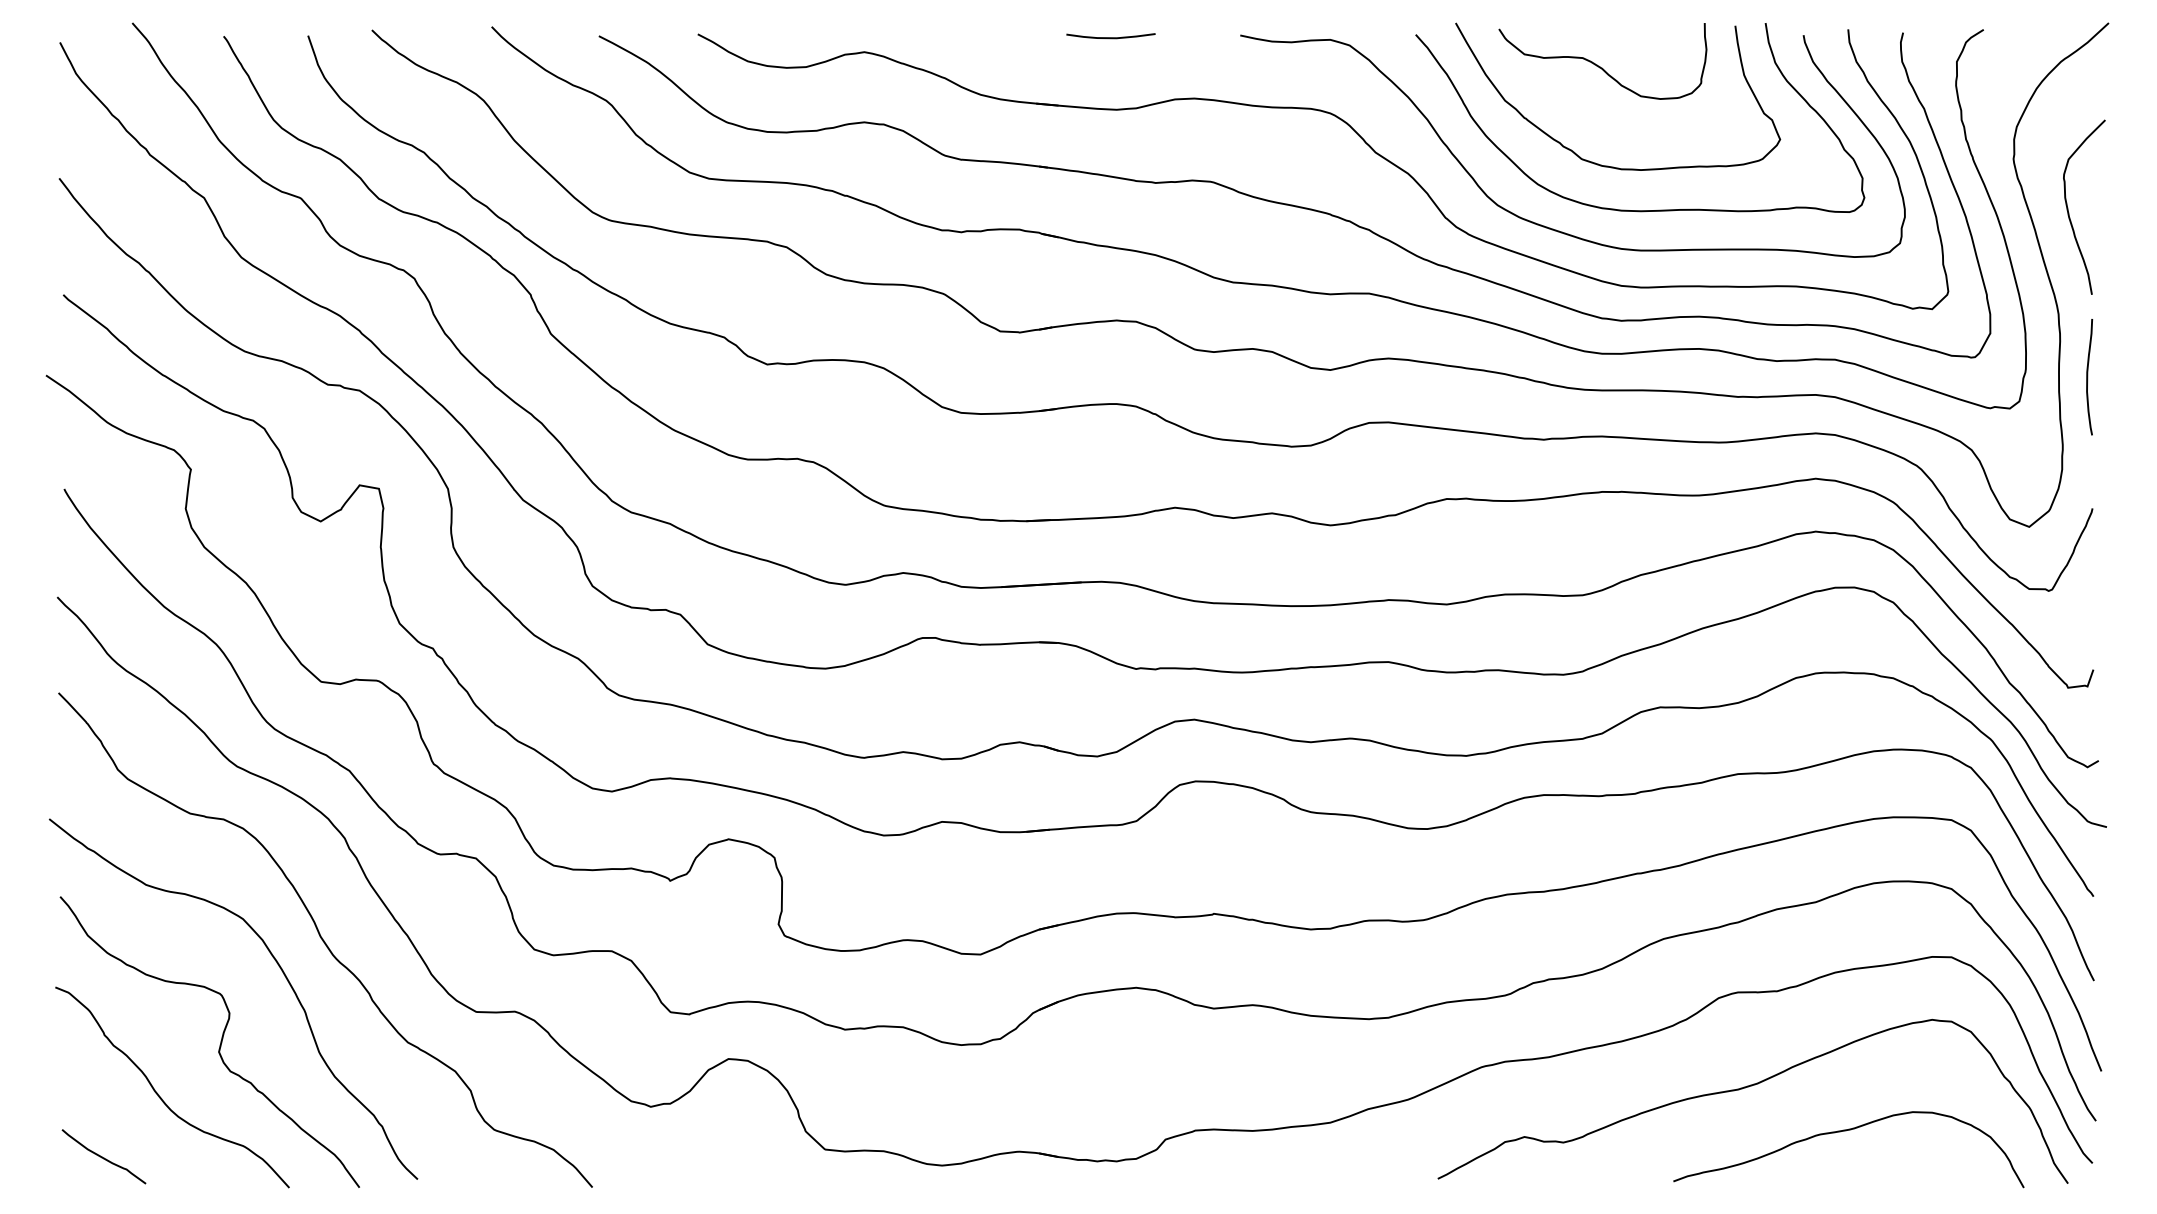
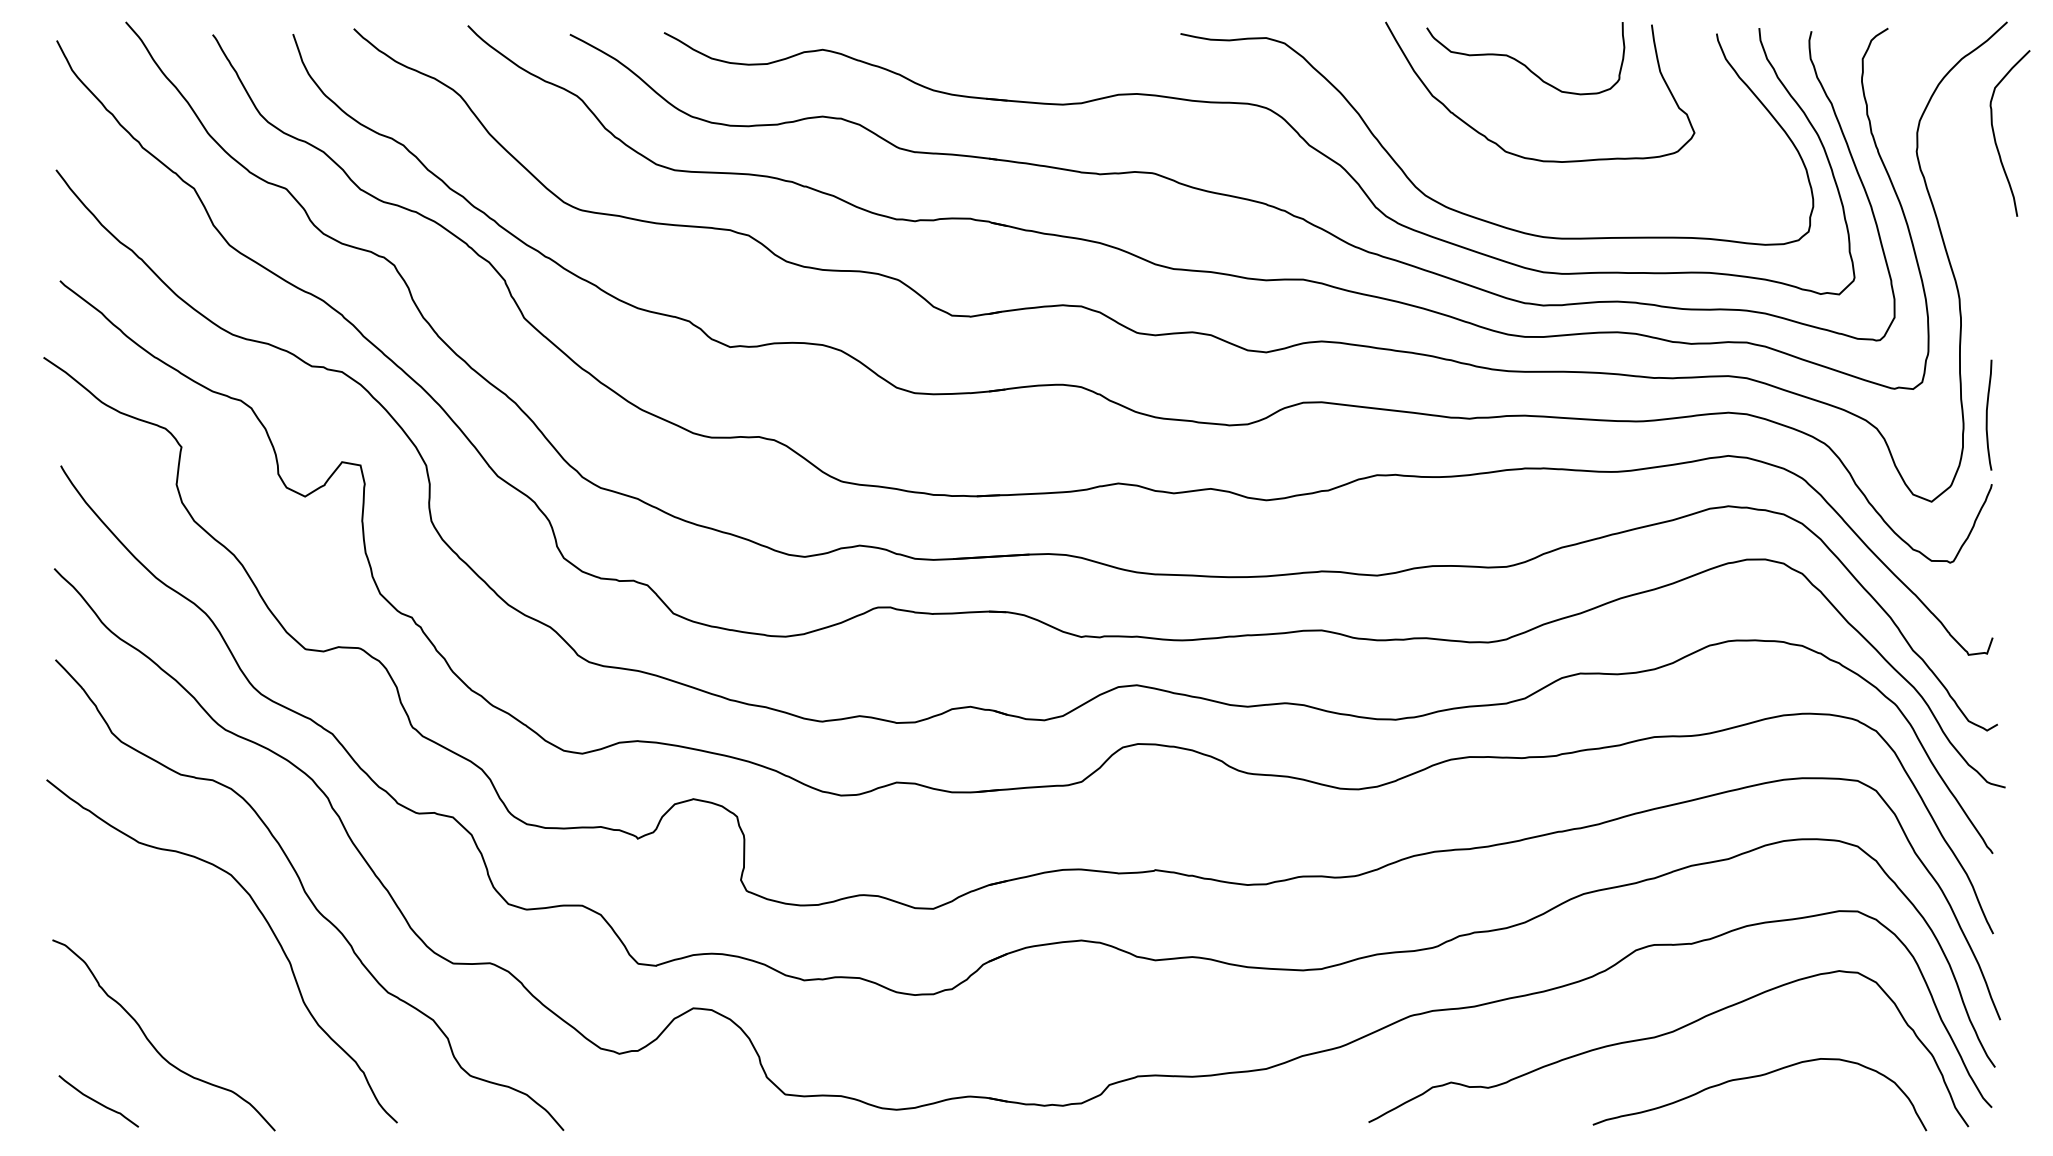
curve: (1111, 37) -> (1057, 35), removed
curve: (1626, 209) -> (1548, 199), removed
curve: (2069, 210) -> (1995, 136), moved
curve: (2087, 376) -> (1987, 414), moved
curve: (219, 1045) -> (208, 995), removed

